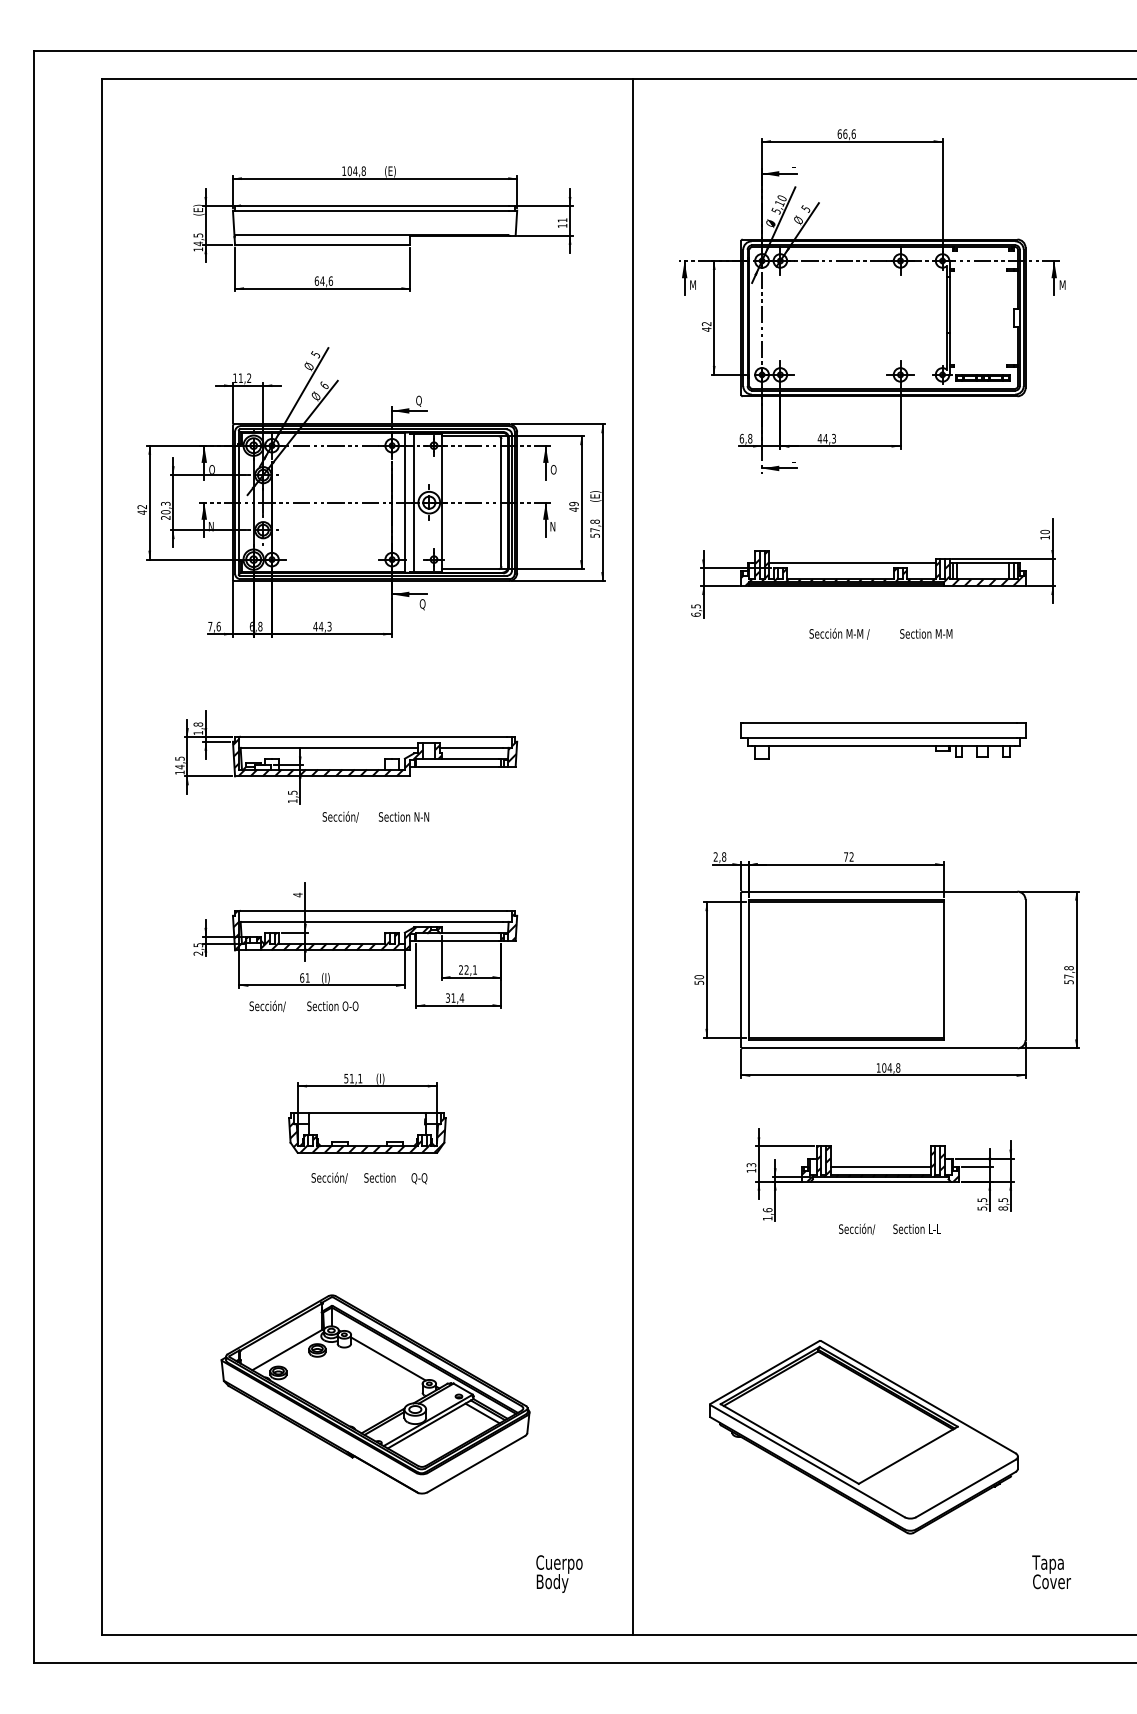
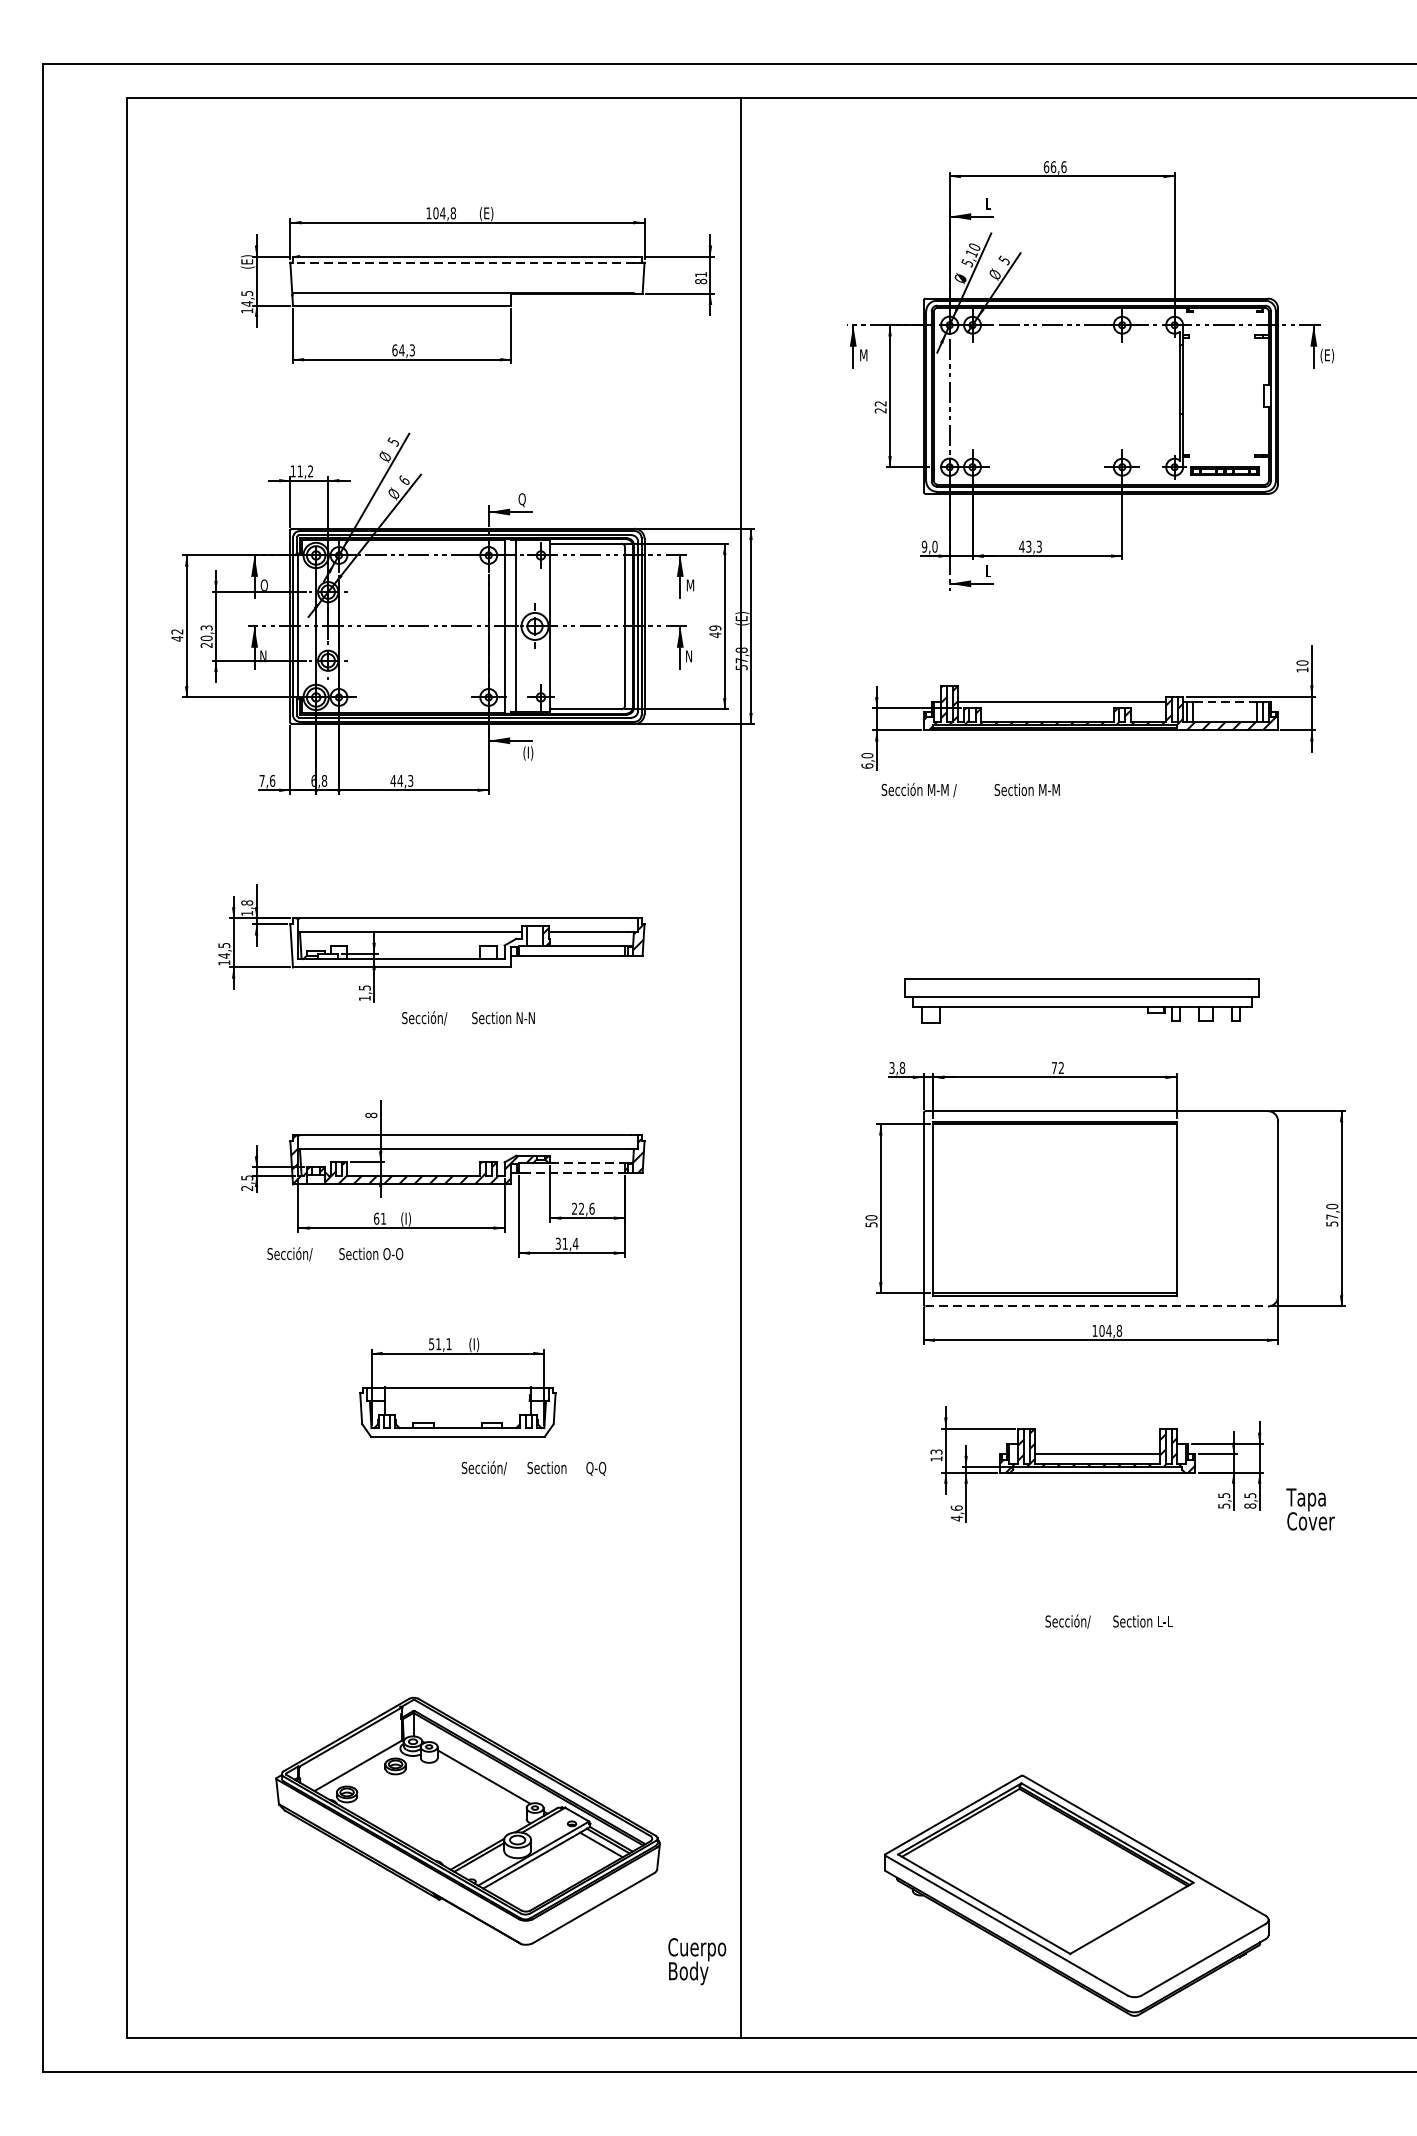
line: (371, 210) -> (462, 262), solid -> dashed
text: (562, 225) -> (701, 281), 11 -> 81
text: (330, 280) -> (411, 349), 64,6 -> 64,3
text: (1064, 285) -> (1326, 355), M -> (E)
text: (706, 329) -> (880, 410), 42 -> 22
text: (745, 438) -> (929, 546), 6,8 -> 9,0
text: (825, 438) -> (1028, 546), 44,3 -> 43,3
text: (553, 469) -> (689, 585), O -> M
line: (983, 563) -> (1225, 702), solid -> dashed
text: (423, 604) -> (527, 753), Q -> (I)
text: (695, 606) -> (866, 755), 6,5 -> 6,0
text: (880, 633) -> (970, 789), moved
part: (883, 740) -> (1082, 1000), moved
hatch: (328, 757) -> (409, 944), removed
line: (633, 856) -> (740, 1067), moved
text: (715, 857) -> (891, 1068), 2,8 -> 3,8
text: (297, 895) -> (370, 1115), 4 -> 8
line: (470, 933) -> (586, 1163), solid -> dashed
line: (458, 940) -> (571, 1172), solid -> dashed
text: (1068, 968) -> (1331, 1206), 57,8 -> 57,0
text: (475, 969) -> (592, 1208), 22,1 -> 22,6
text: (303, 1006) -> (334, 1254), moved
line: (880, 1048) -> (1097, 1306), solid -> dashed
hatch: (367, 1132) -> (458, 1411), removed
text: (369, 1178) -> (534, 1468), moved
text: (767, 1218) -> (956, 1518), 1,6 -> 4,6
text: (889, 1228) -> (1108, 1620), moved
part: (375, 1394) -> (467, 1821), moved
part: (863, 1437) -> (1076, 1896), moved
text: (1051, 1572) -> (1310, 1509), moved

